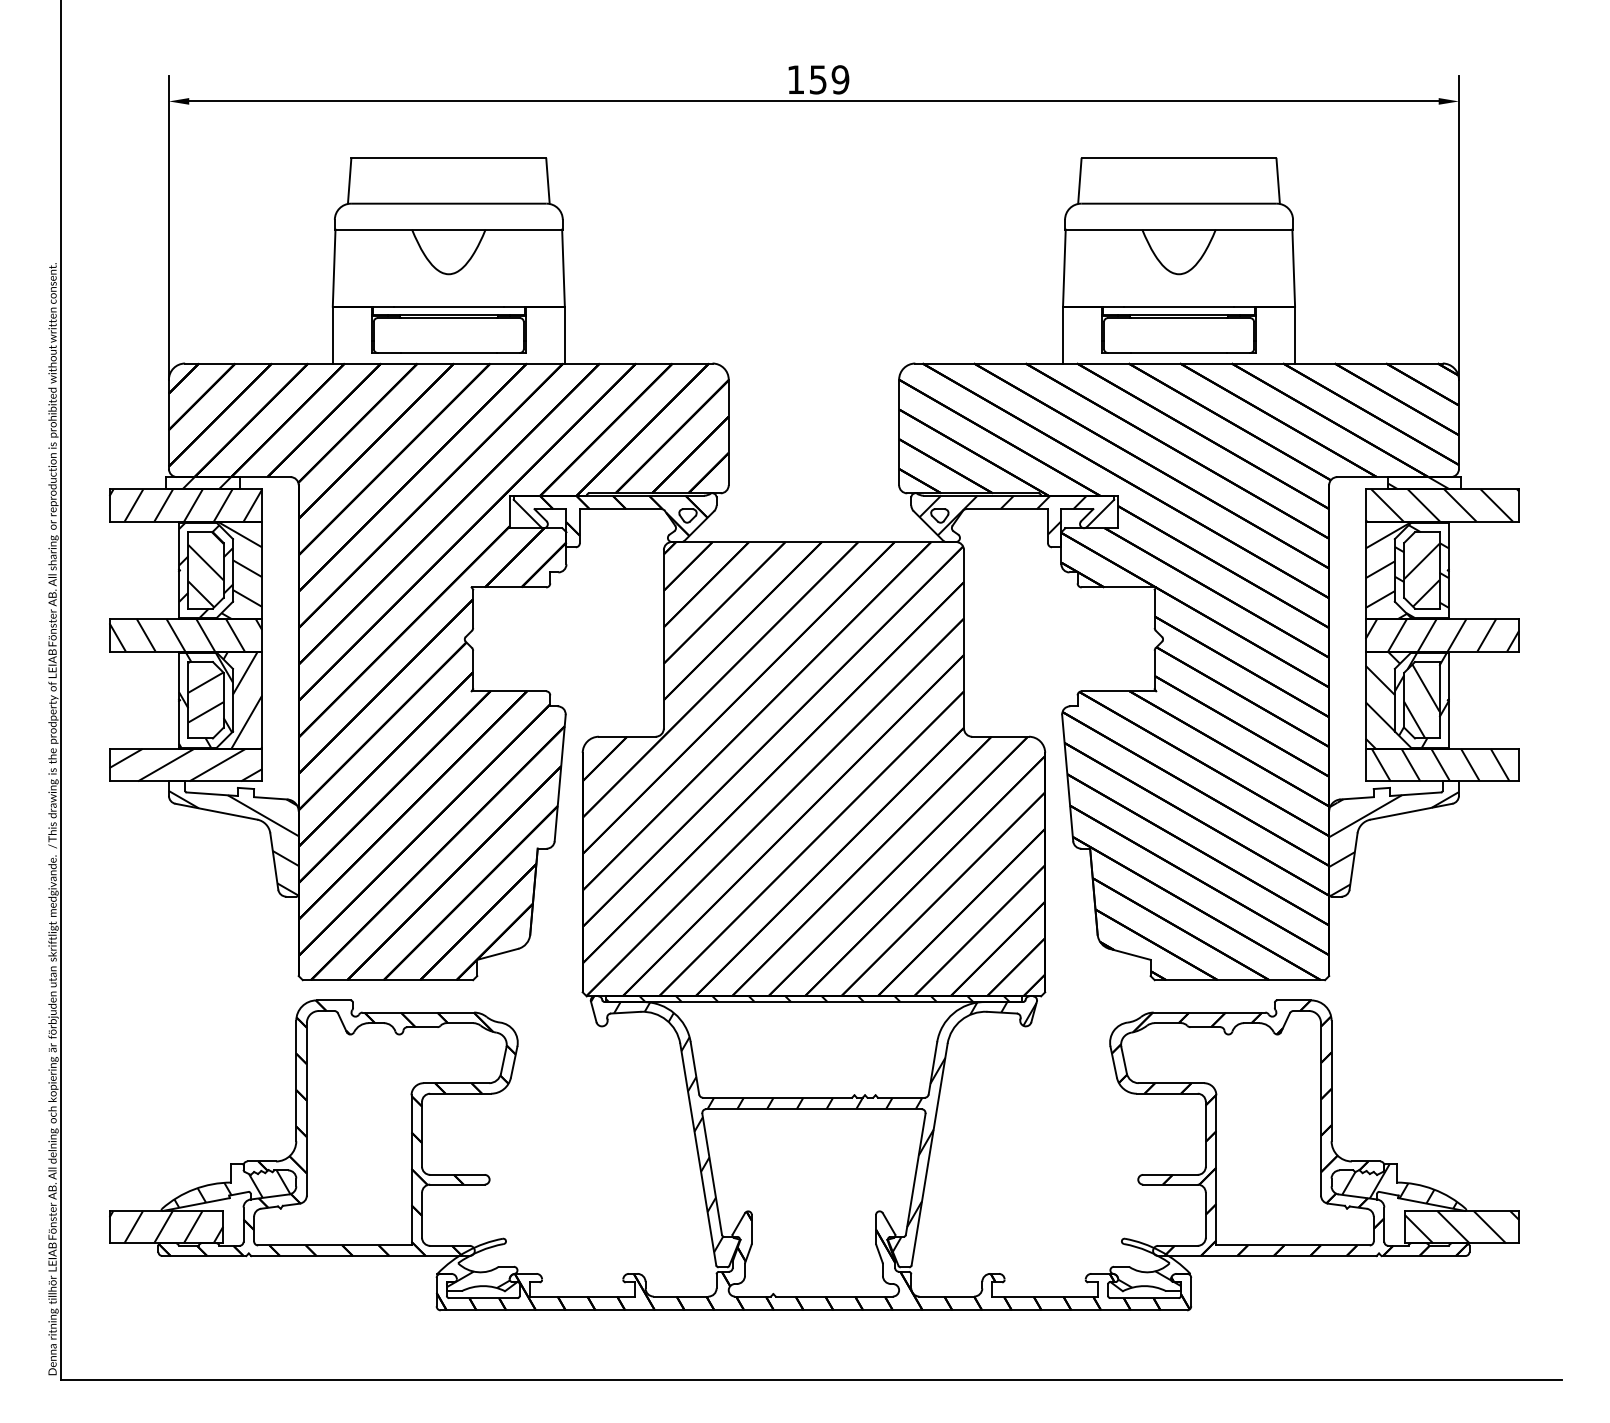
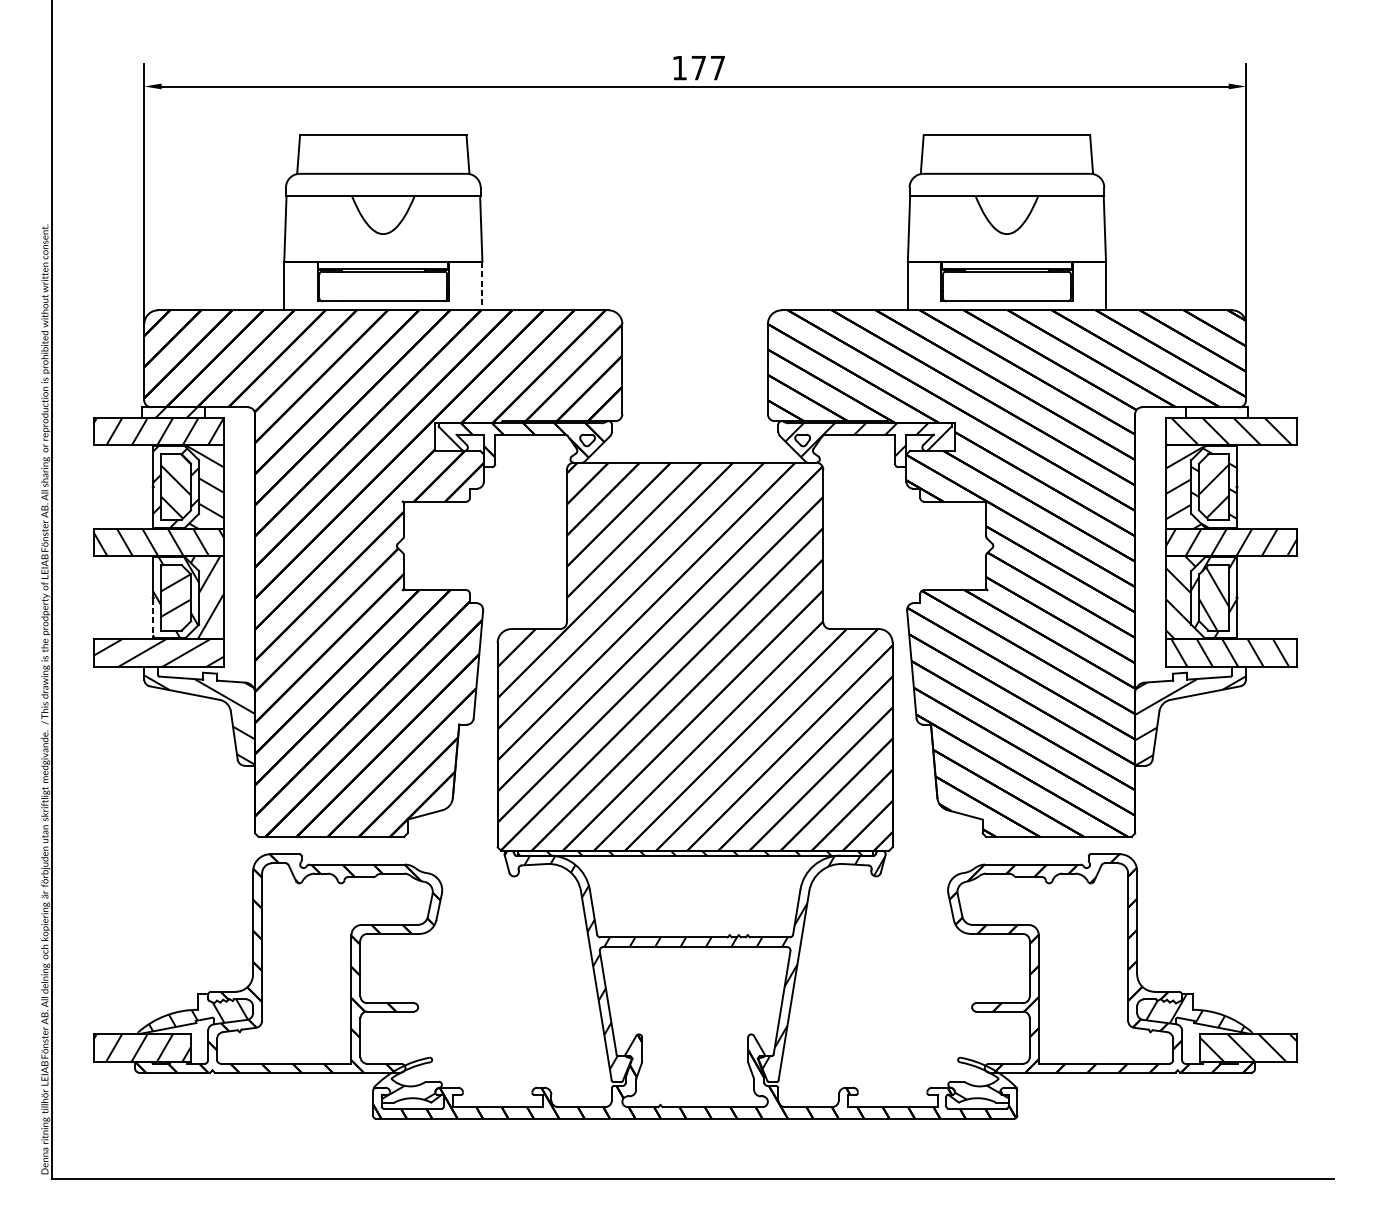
text: (829, 79) -> (708, 67), 159 -> 177
line: (564, 335) -> (482, 286), solid -> dashed
hatch: (1418, 483) -> (1211, 412), removed
line: (179, 724) -> (153, 618), solid -> dashed

